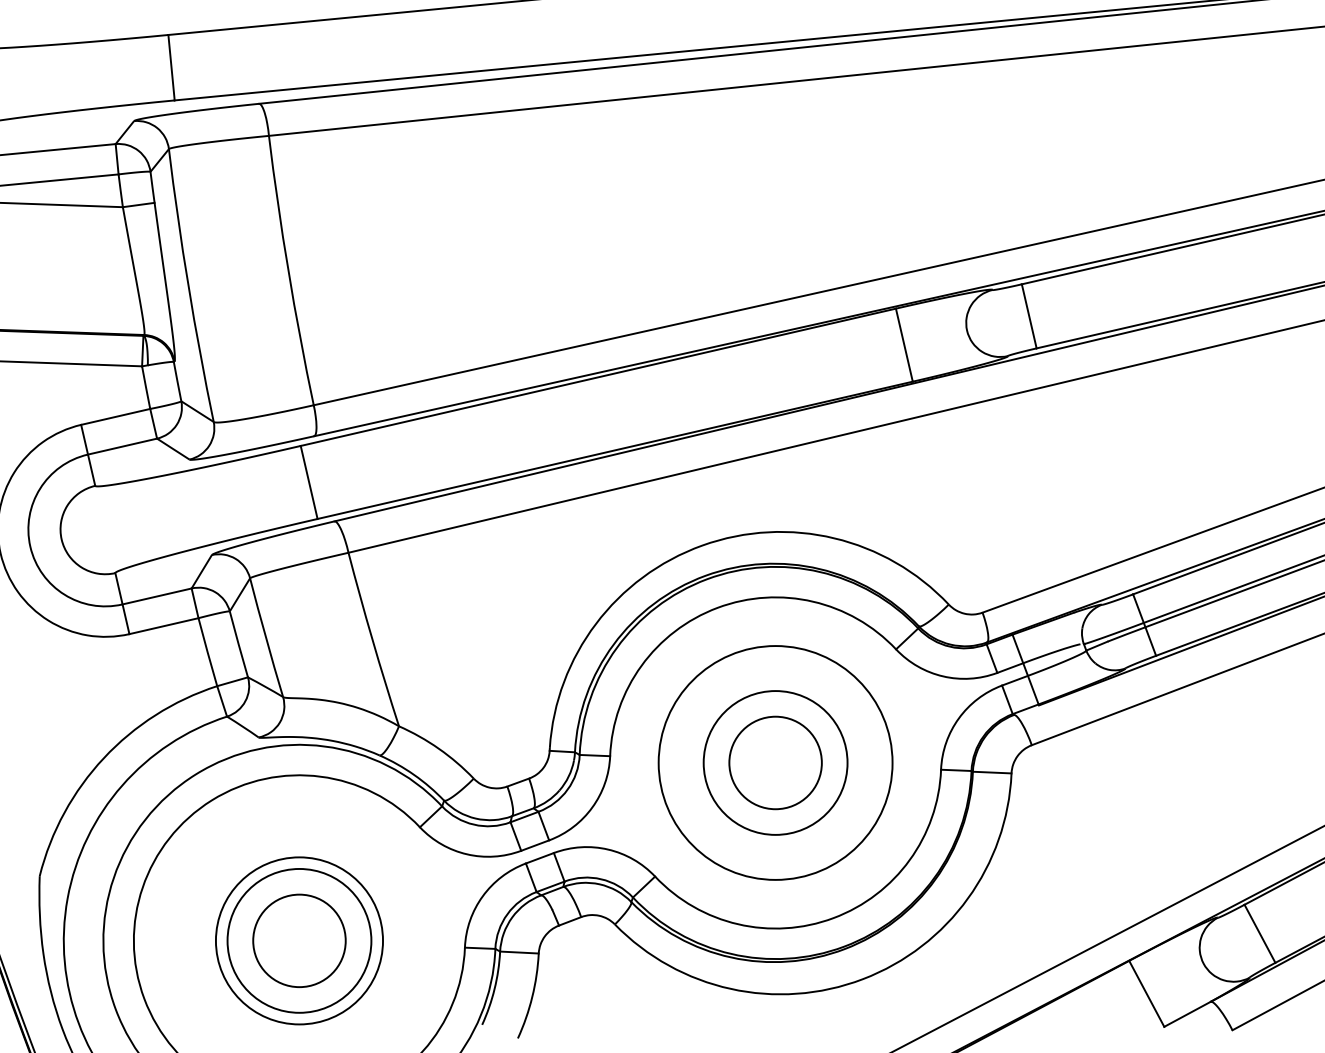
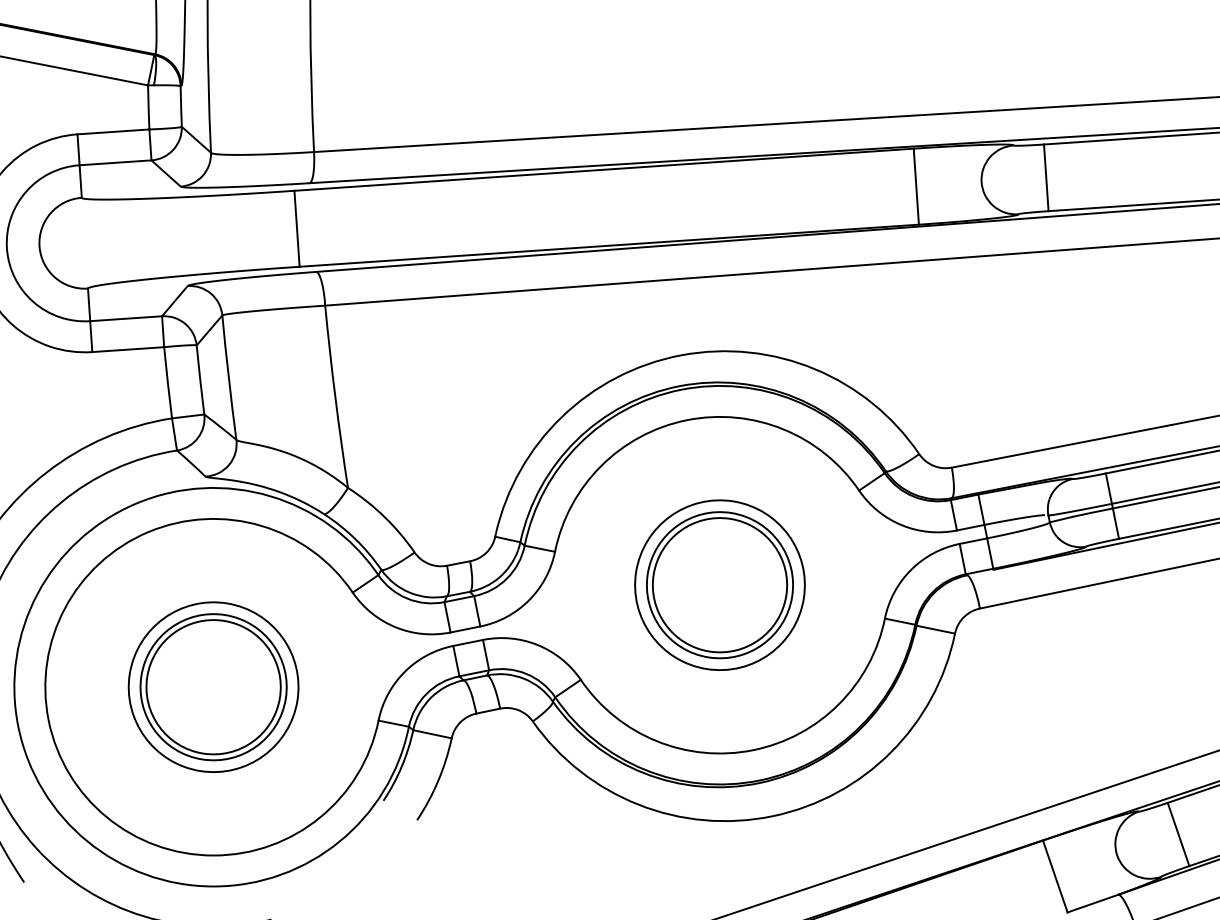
circle: (775, 762) -> (719, 584), size x0.71
circle: (775, 762) -> (719, 584), size x1.43
circle: (299, 940) -> (213, 686), size x1.43

